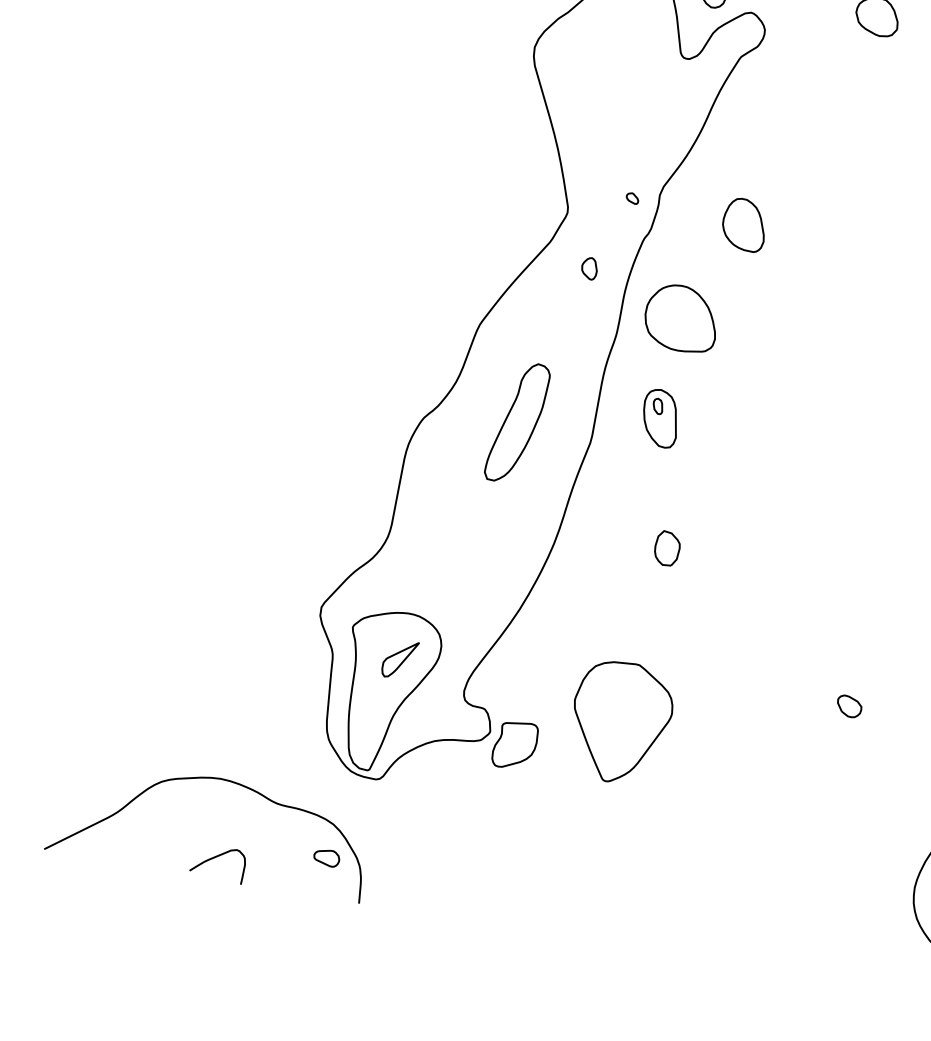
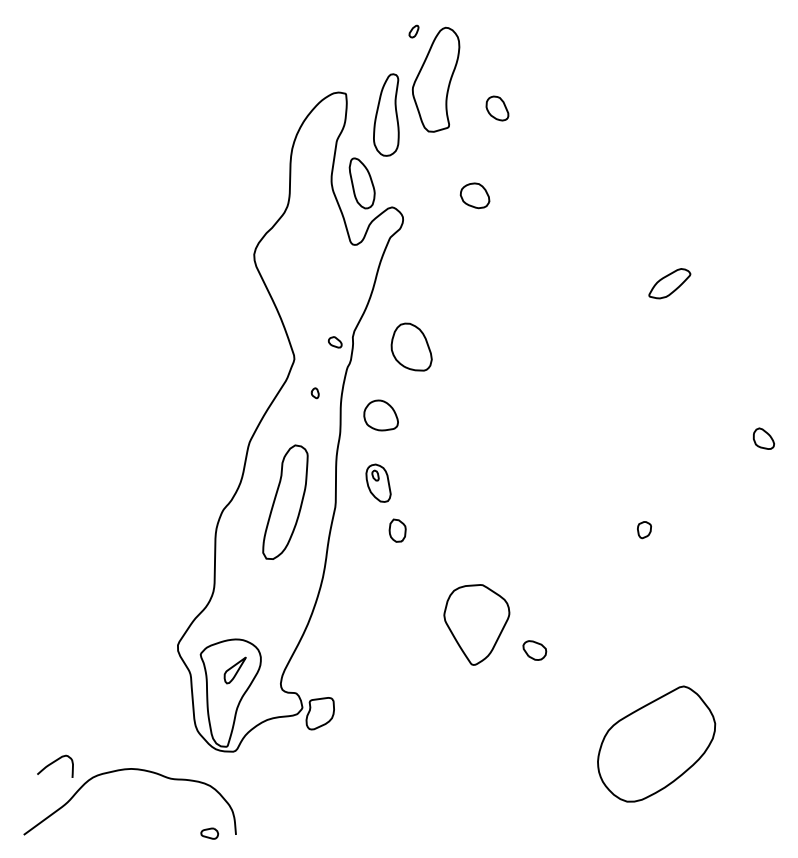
part: (632, 198) -> (335, 342), size x1.6
part: (744, 223) -> (411, 346), size x1.4
part: (590, 269) -> (315, 393), size x0.7
part: (682, 318) -> (381, 415), size x0.7
part: (517, 421) -> (285, 501), size x1.4
part: (667, 548) -> (397, 530), moved
part: (849, 706) -> (534, 650), size x1.4
part: (620, 721) -> (476, 624), moved
part: (326, 857) -> (209, 833), moved
curve: (216, 858) -> (53, 763), moved

